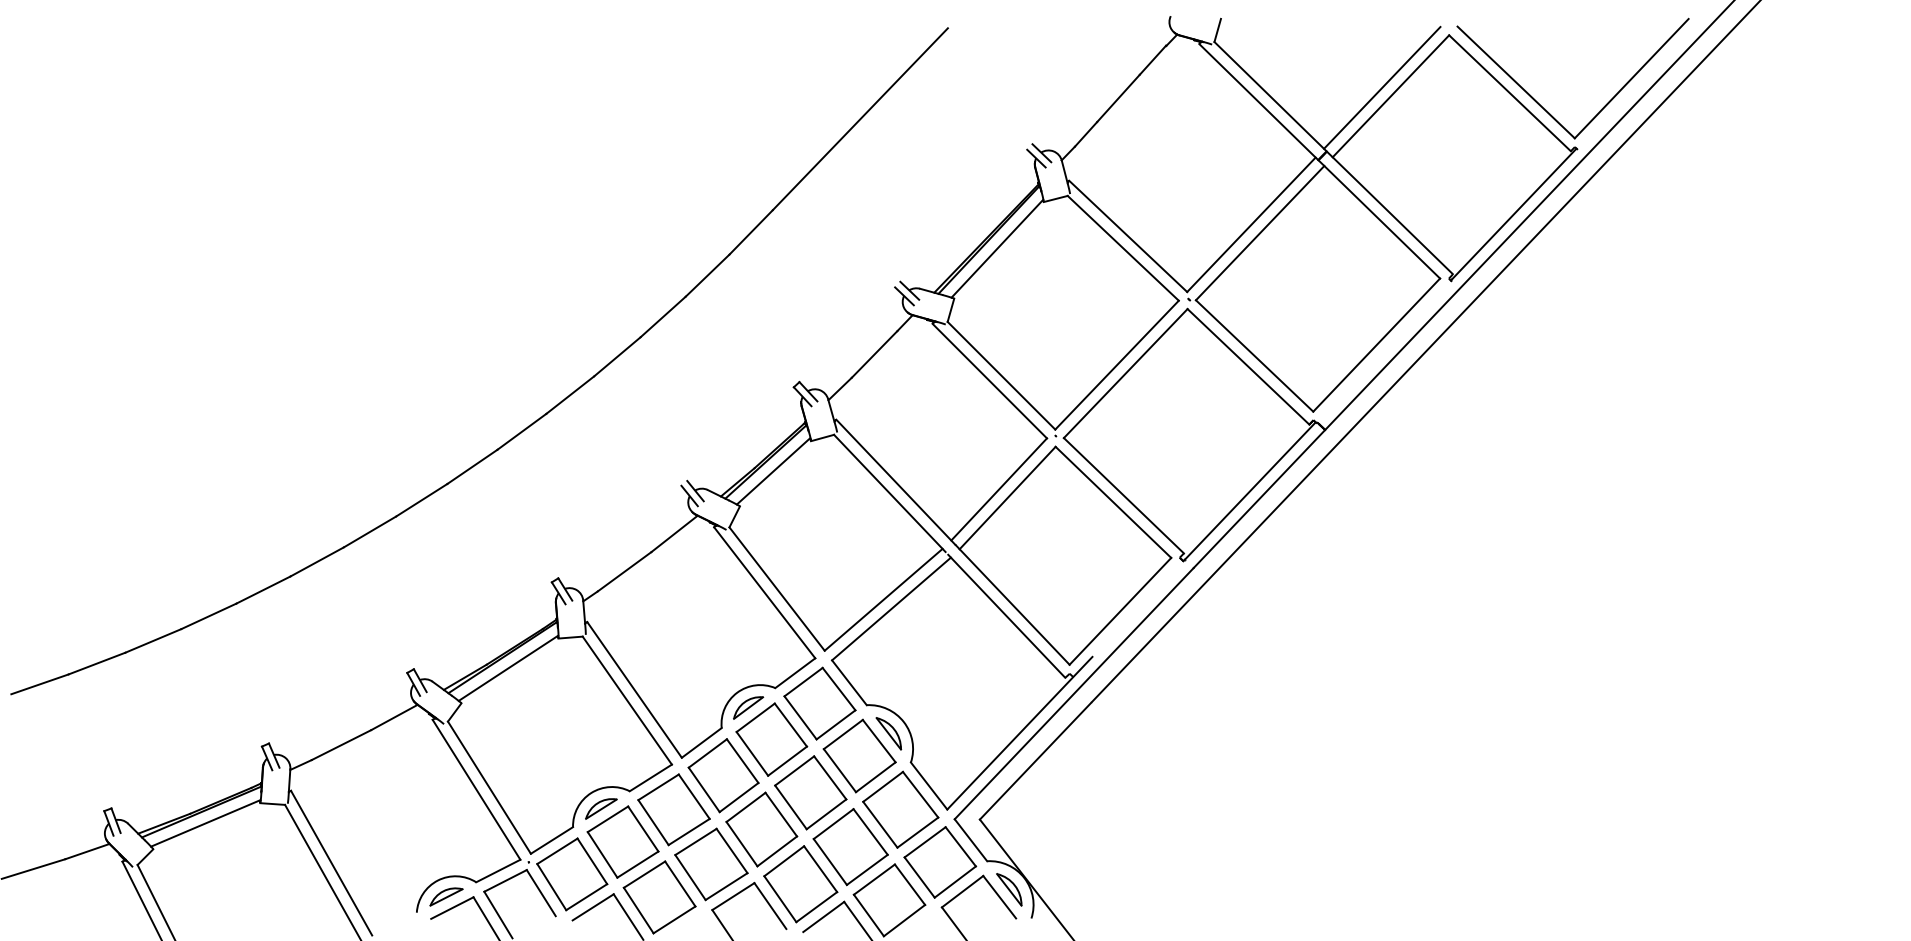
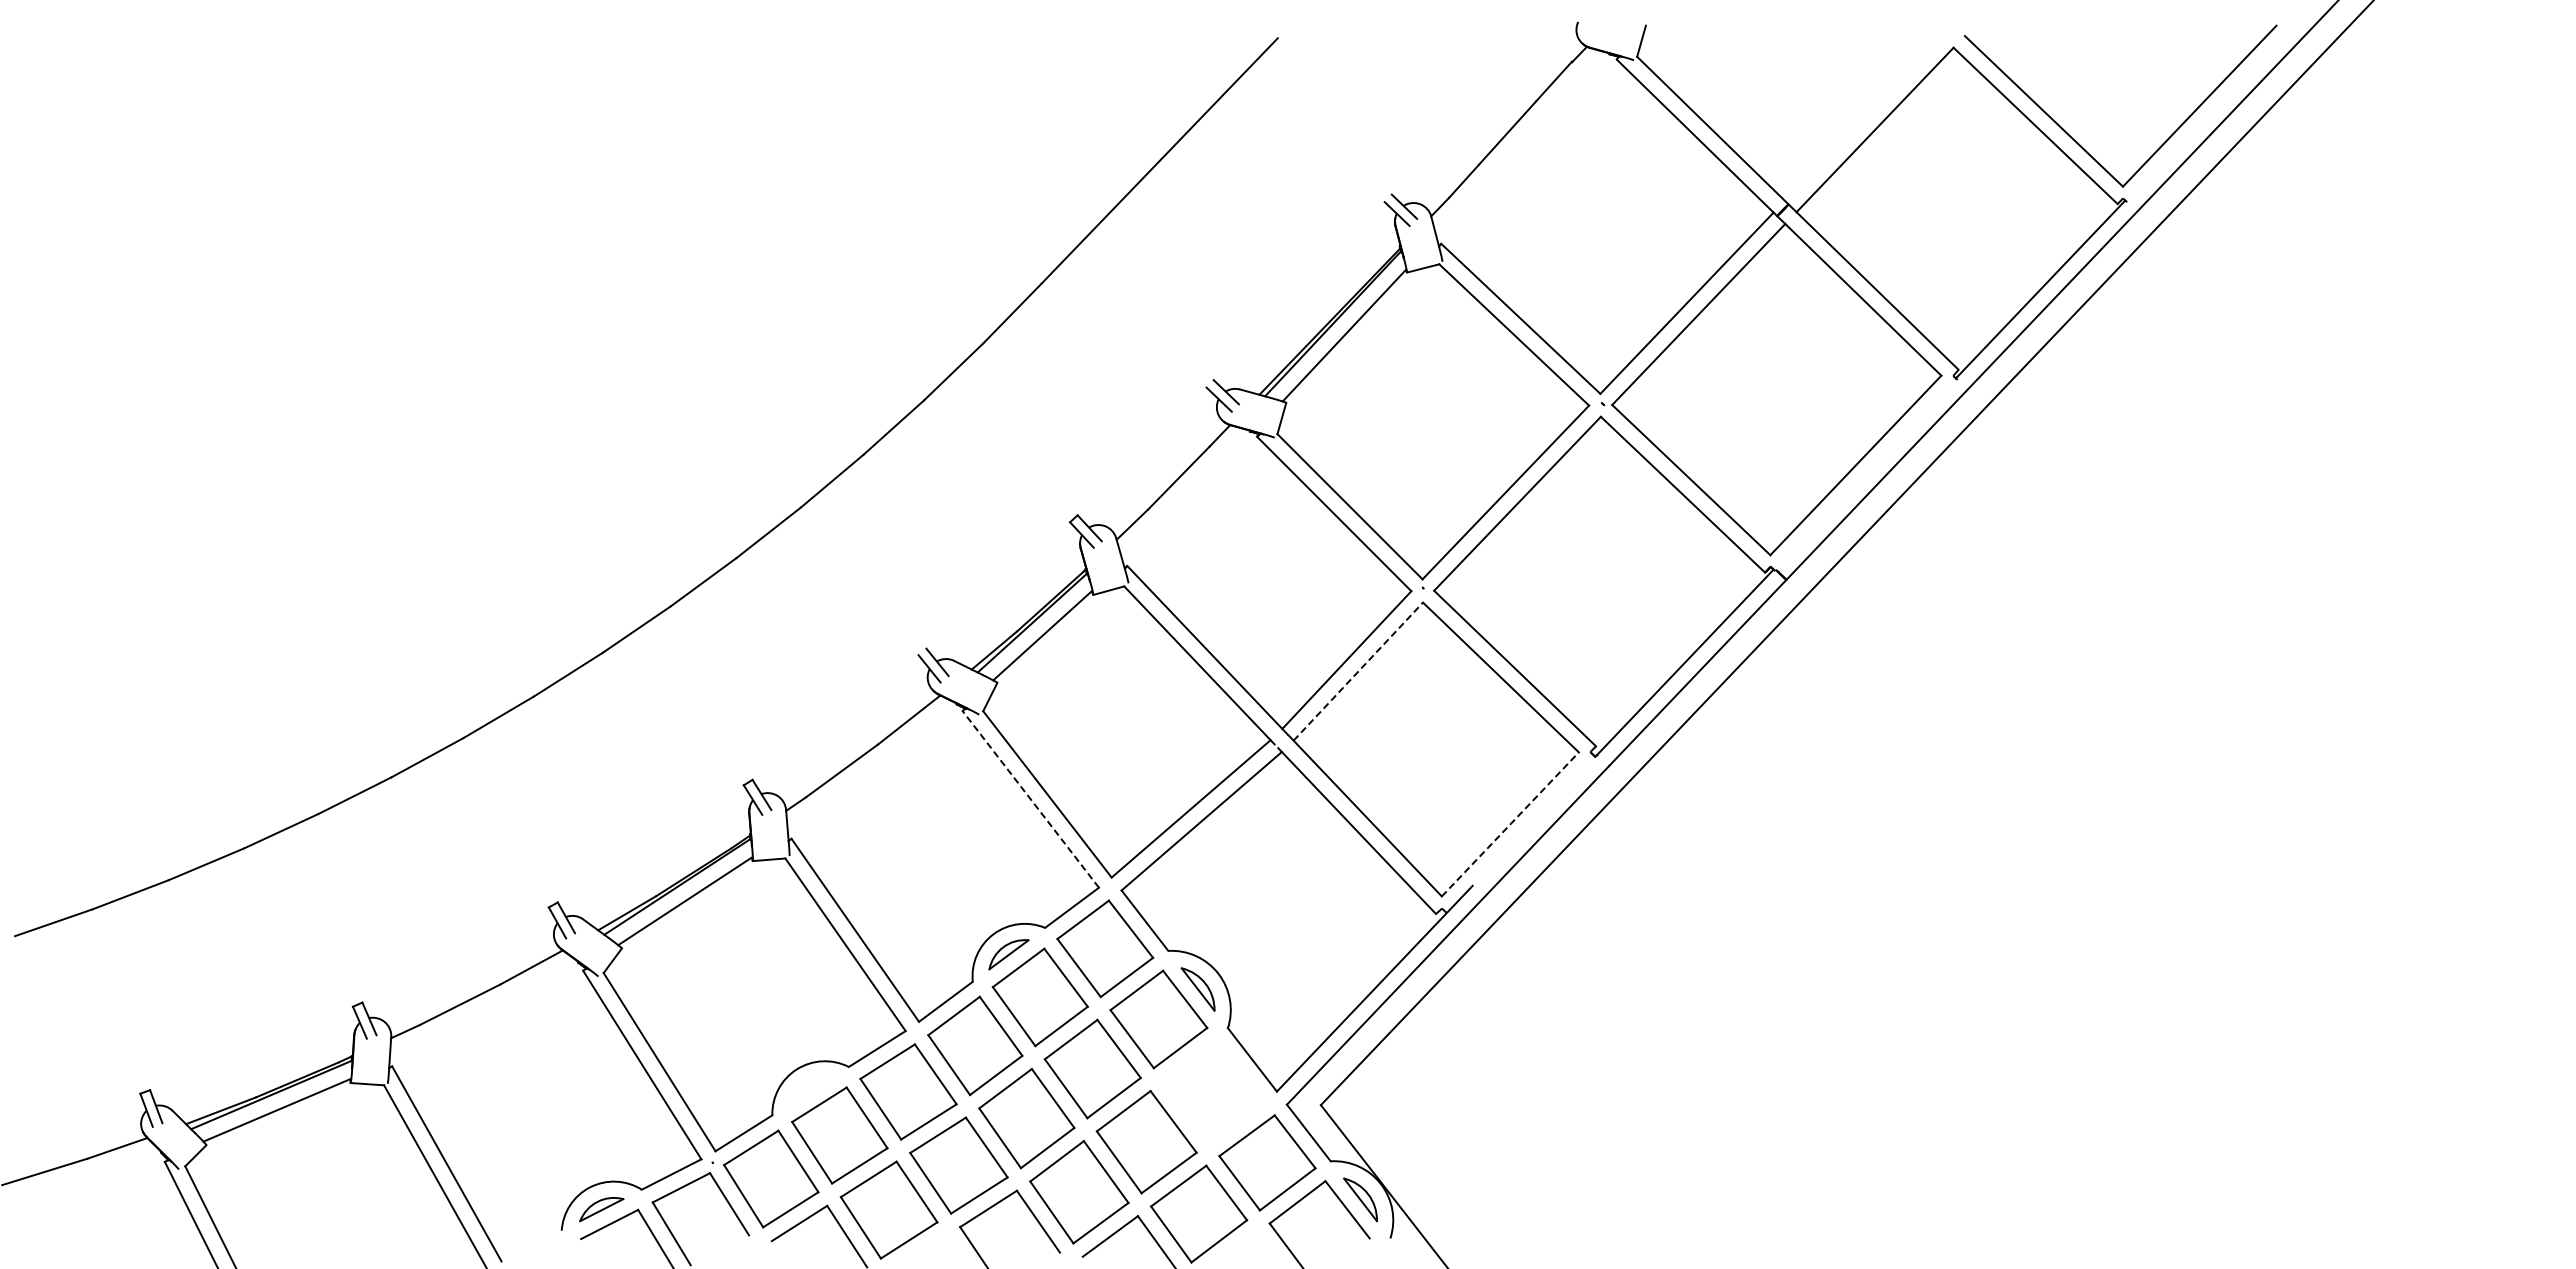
line: (1381, 87) -> (1862, 118), removed
line: (1007, 497) -> (1358, 671), solid -> dashed
line: (764, 592) -> (1030, 799), solid -> dashed
line: (1120, 611) -> (1510, 824), solid -> dashed
part: (601, 808) -> (810, 1090), removed
part: (900, 809) -> (1213, 1091), removed

